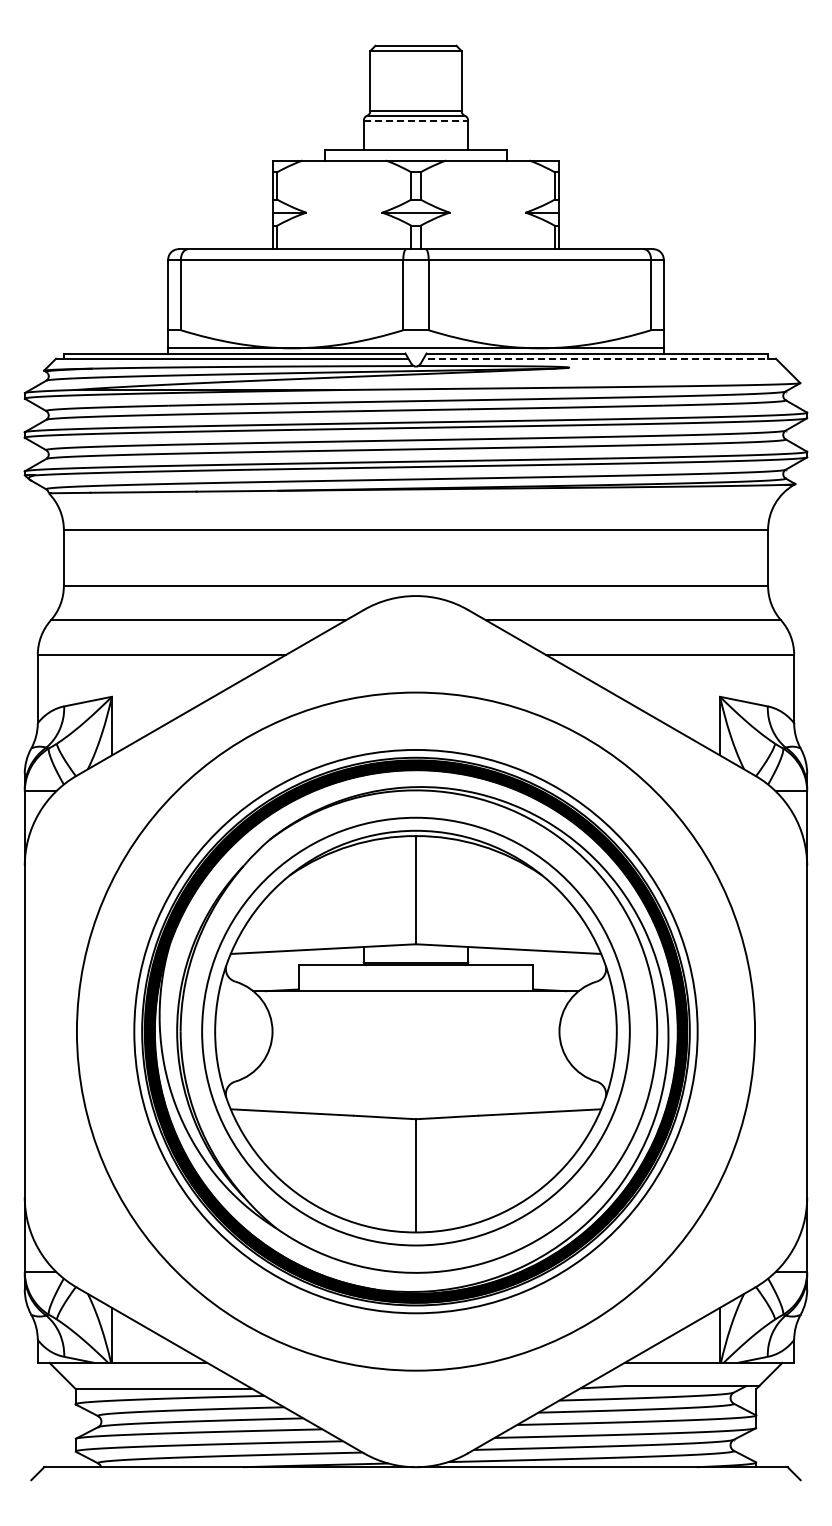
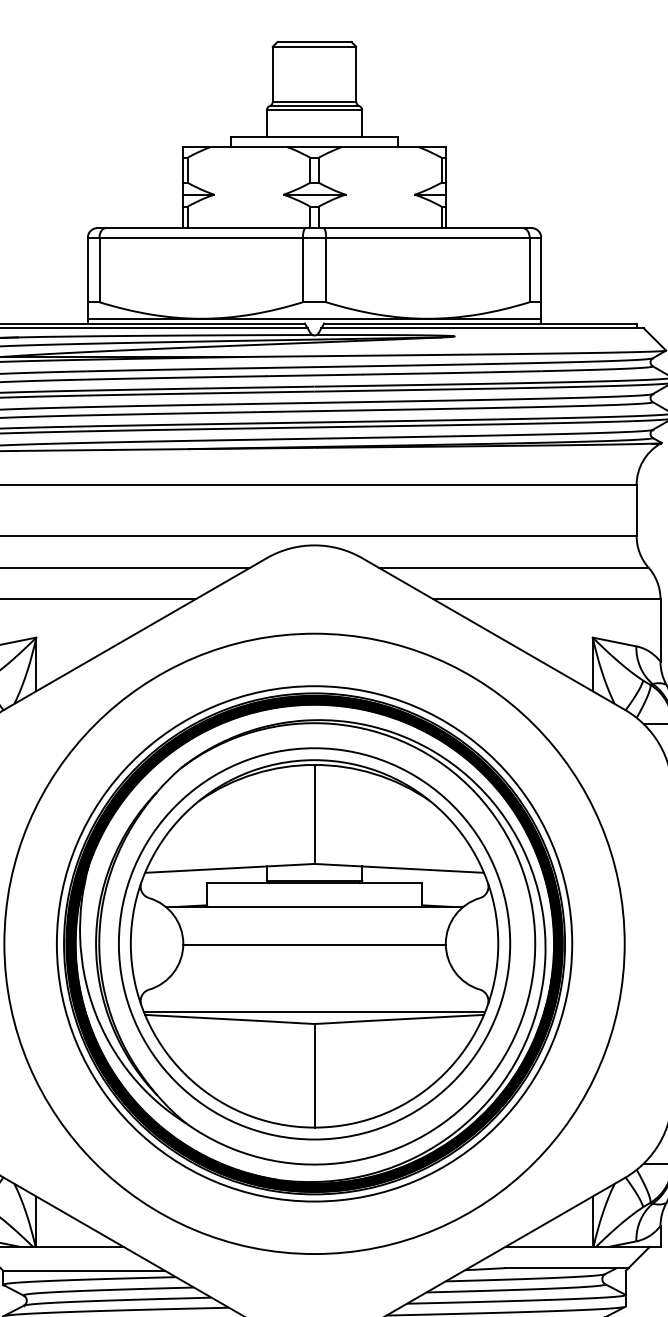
line: (416, 120) -> (315, 110), dashed -> solid
line: (599, 358) -> (482, 328), dashed -> solid
line: (415, 1032) -> (314, 944), added
line: (415, 1105) -> (314, 1011), added

